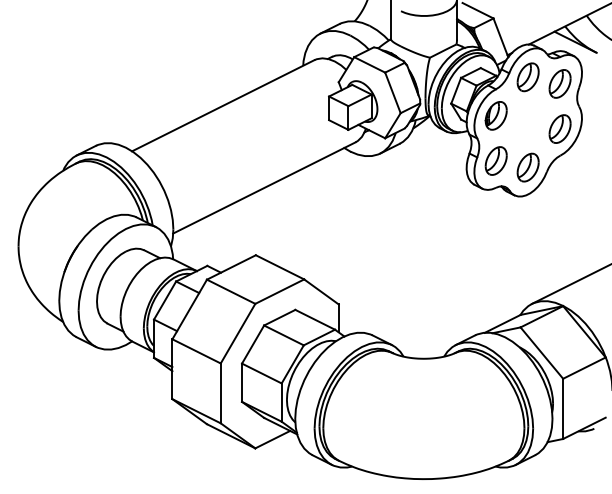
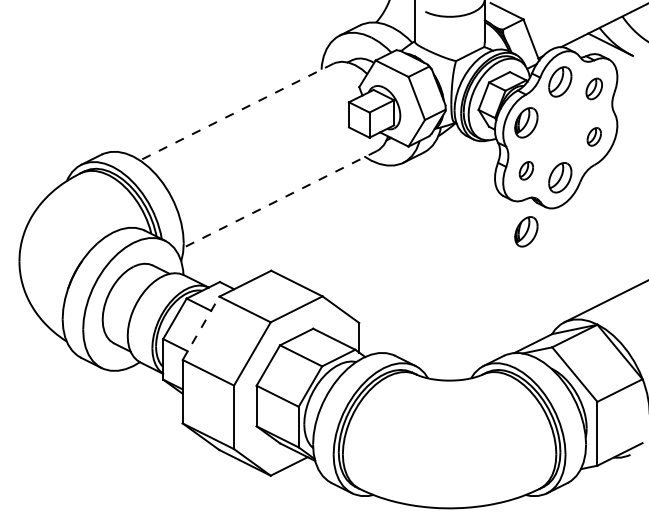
part: (560, 83) -> (594, 88), size x0.7
line: (223, 106) -> (236, 112), solid -> dashed
part: (560, 128) -> (594, 136), size x0.6
part: (496, 160) -> (526, 170), size x0.6
line: (263, 188) -> (279, 199), solid -> dashed
part: (496, 218) -> (526, 231), added
line: (190, 309) -> (201, 328), solid -> dashed

